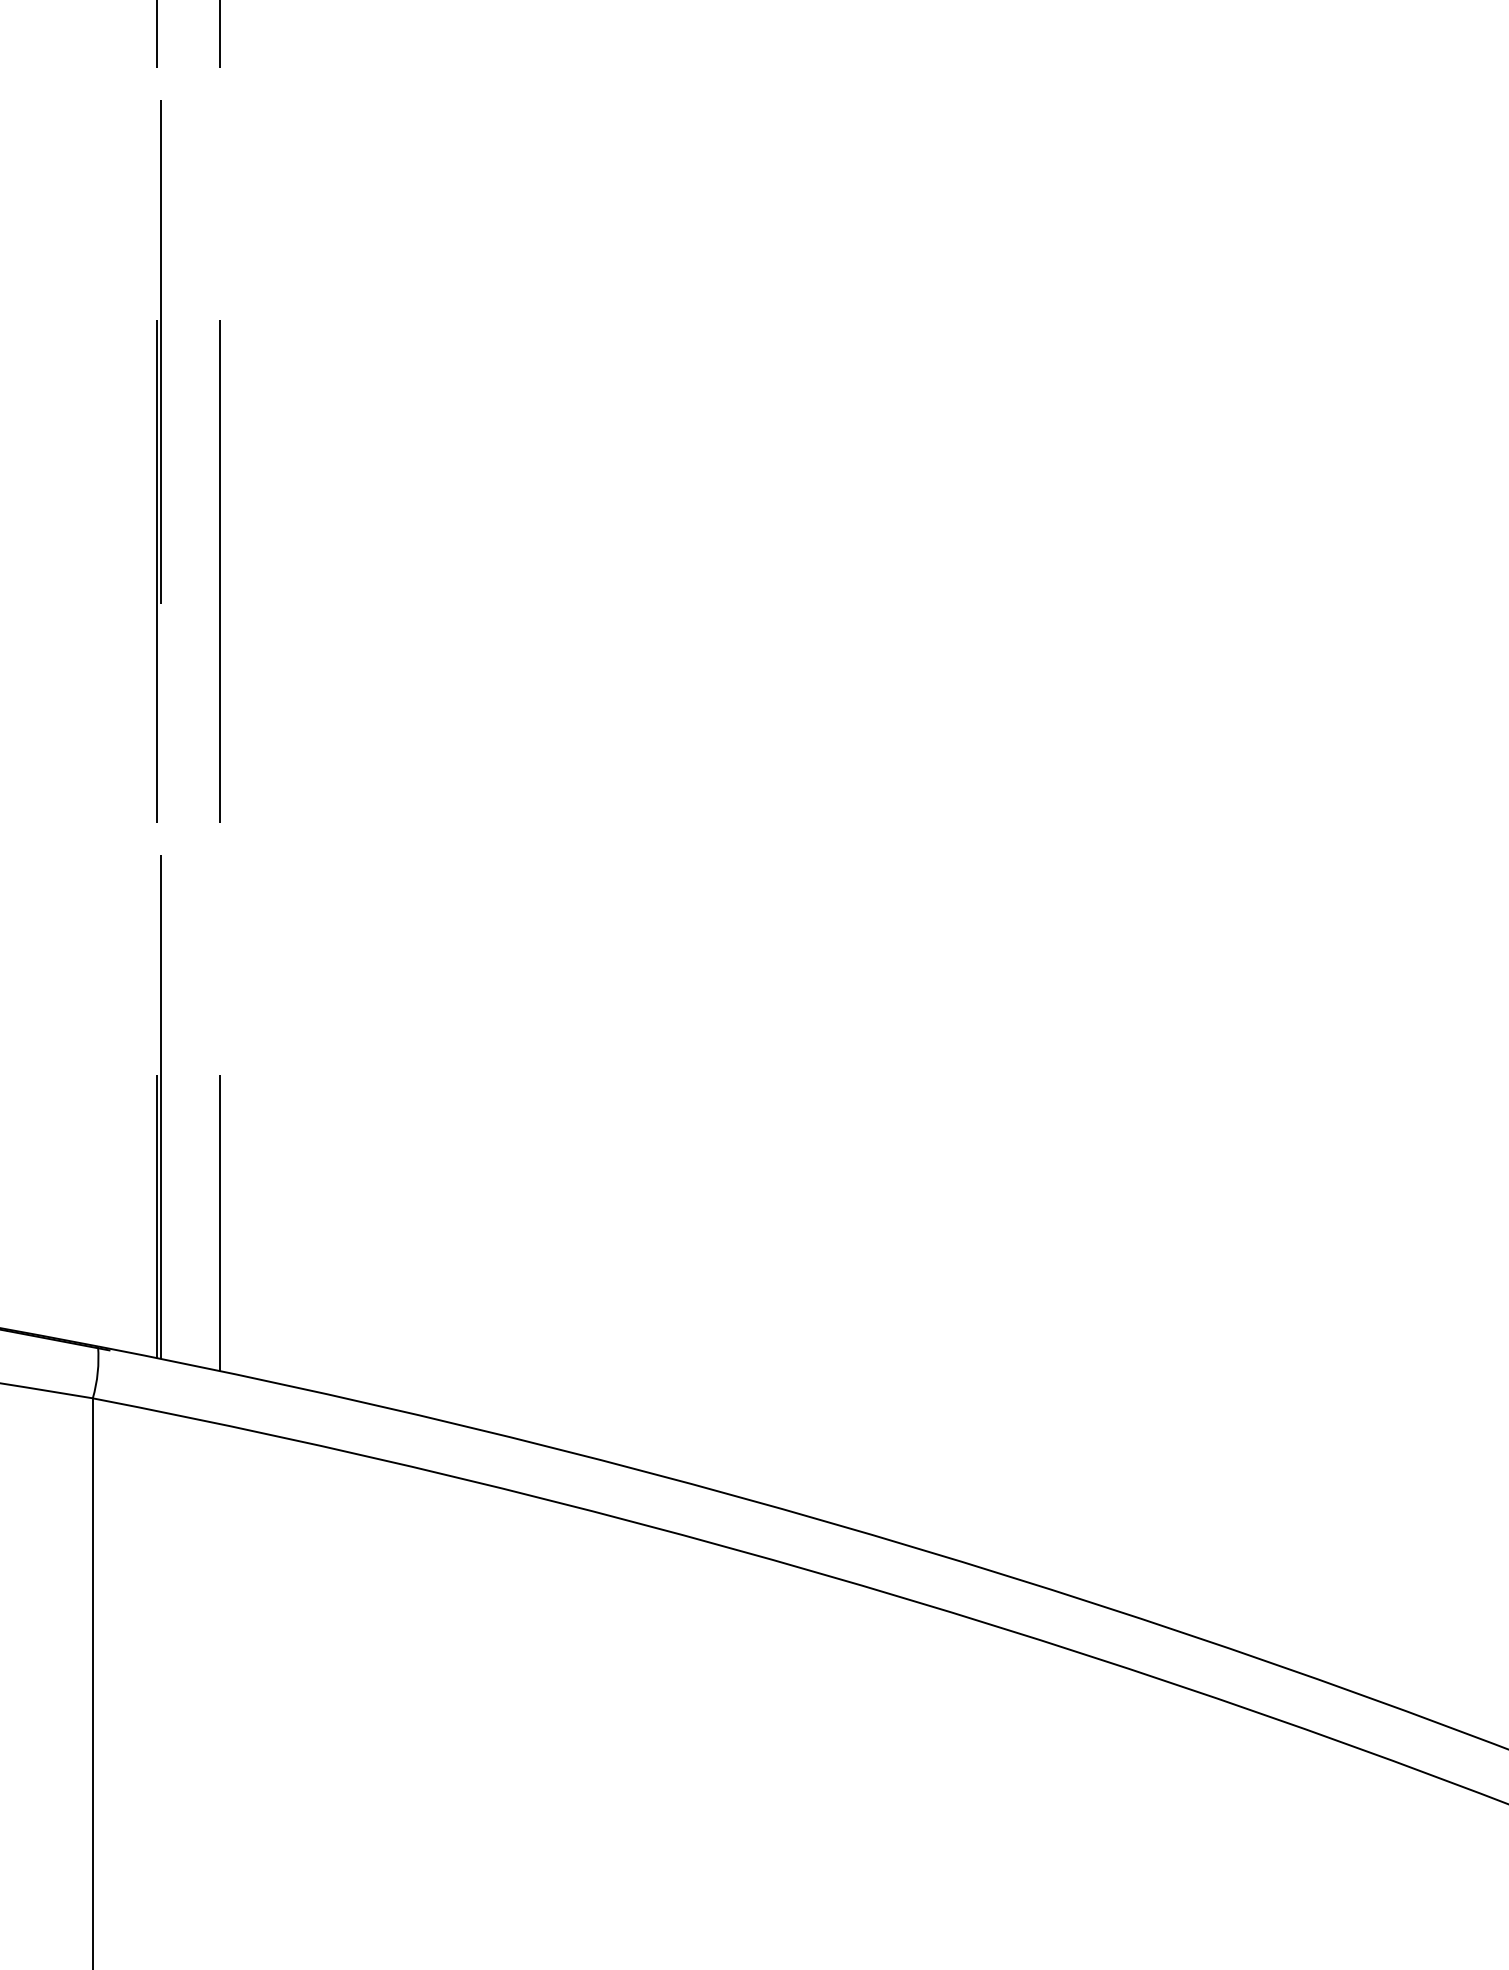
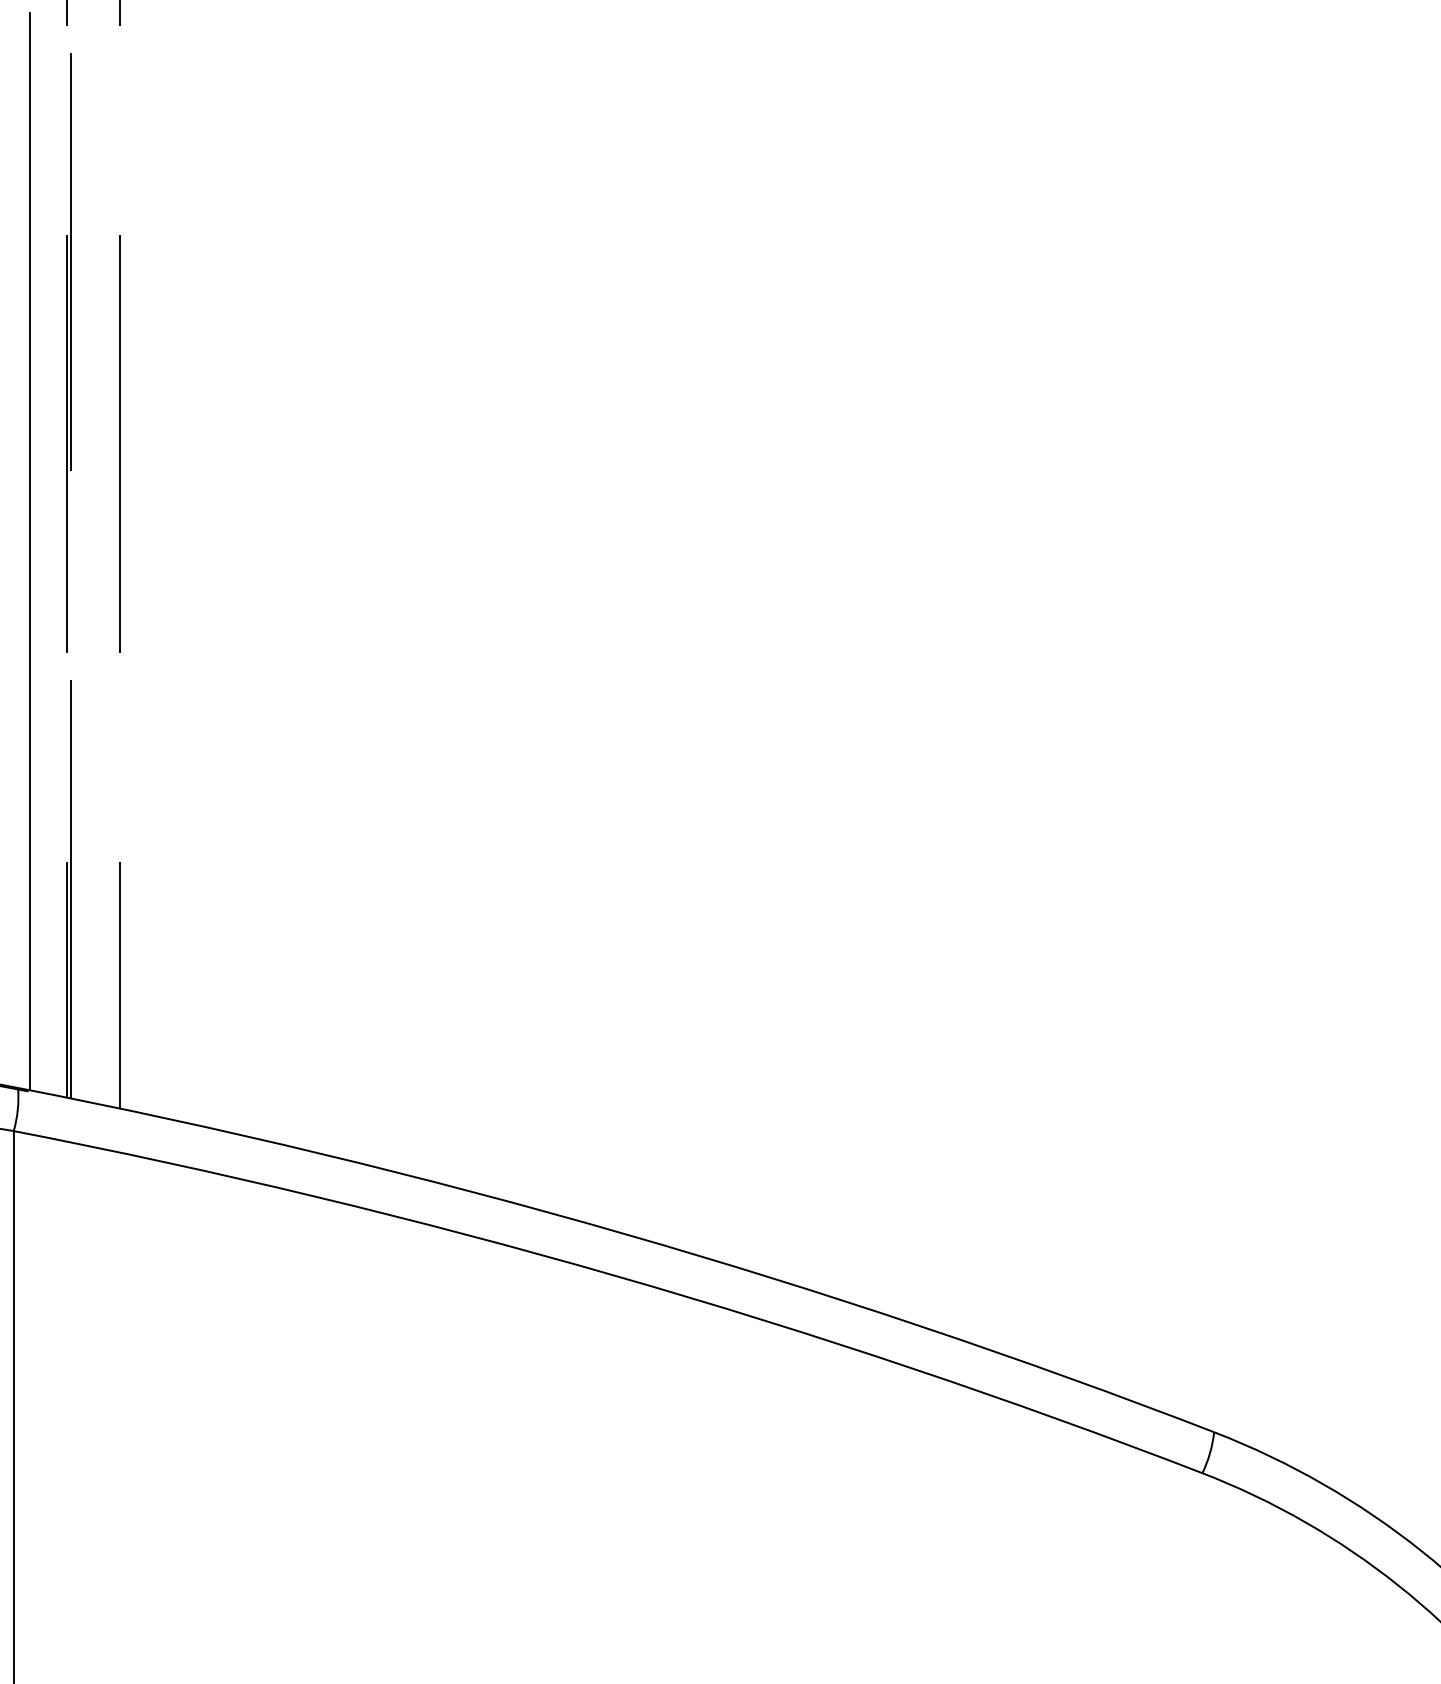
line: (112, 700) -> (30, 551), added

